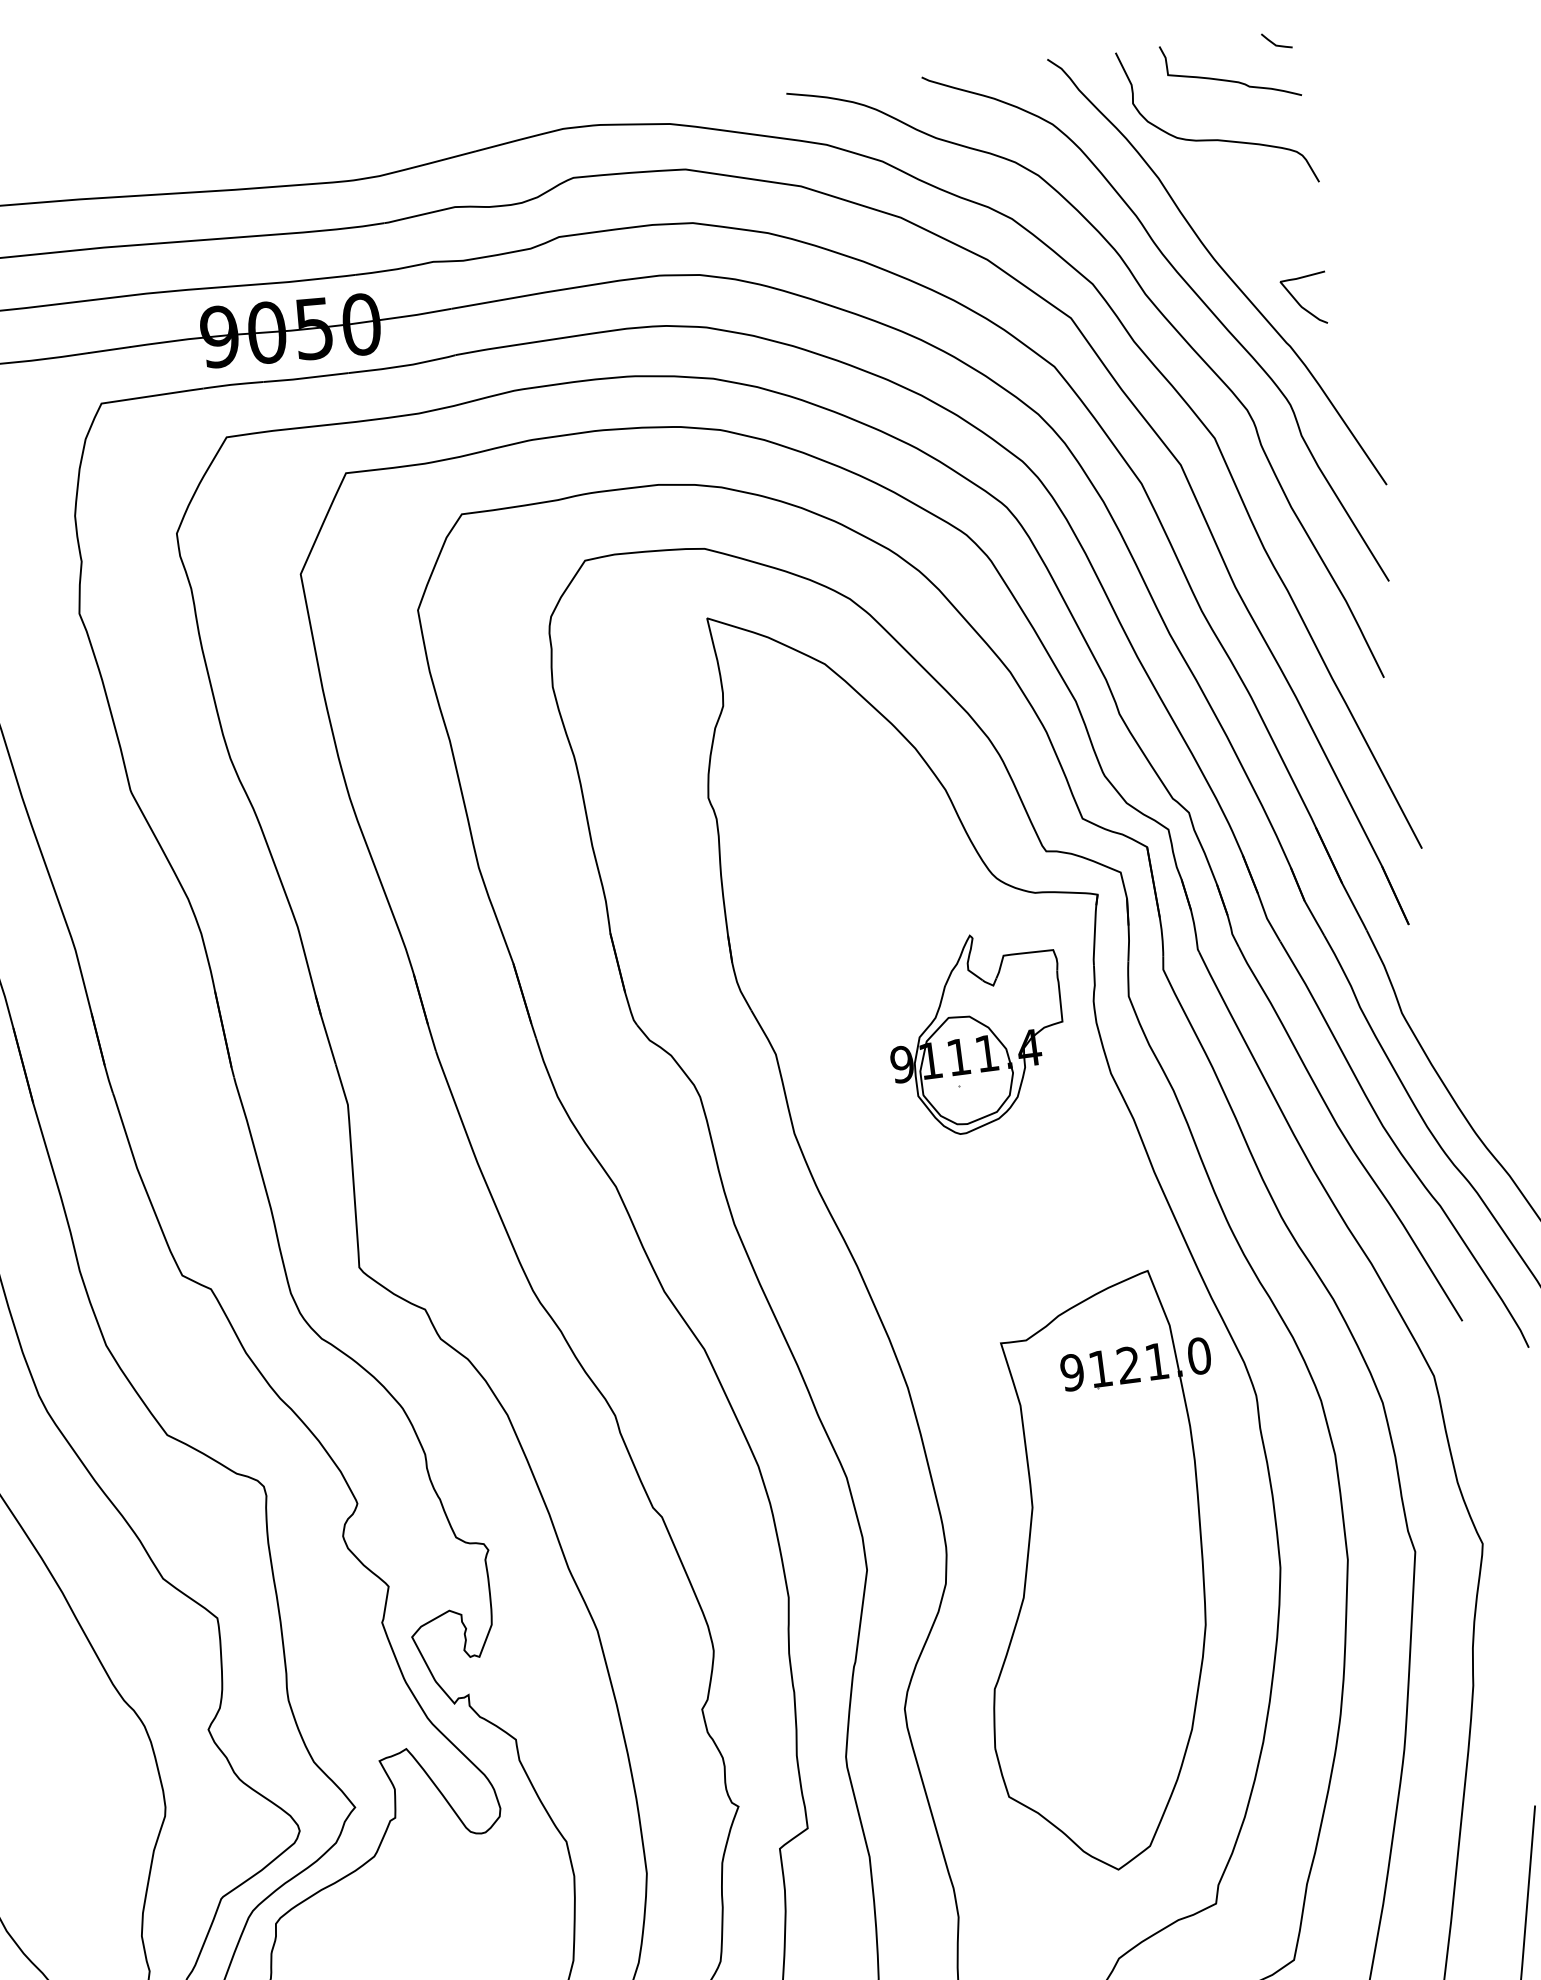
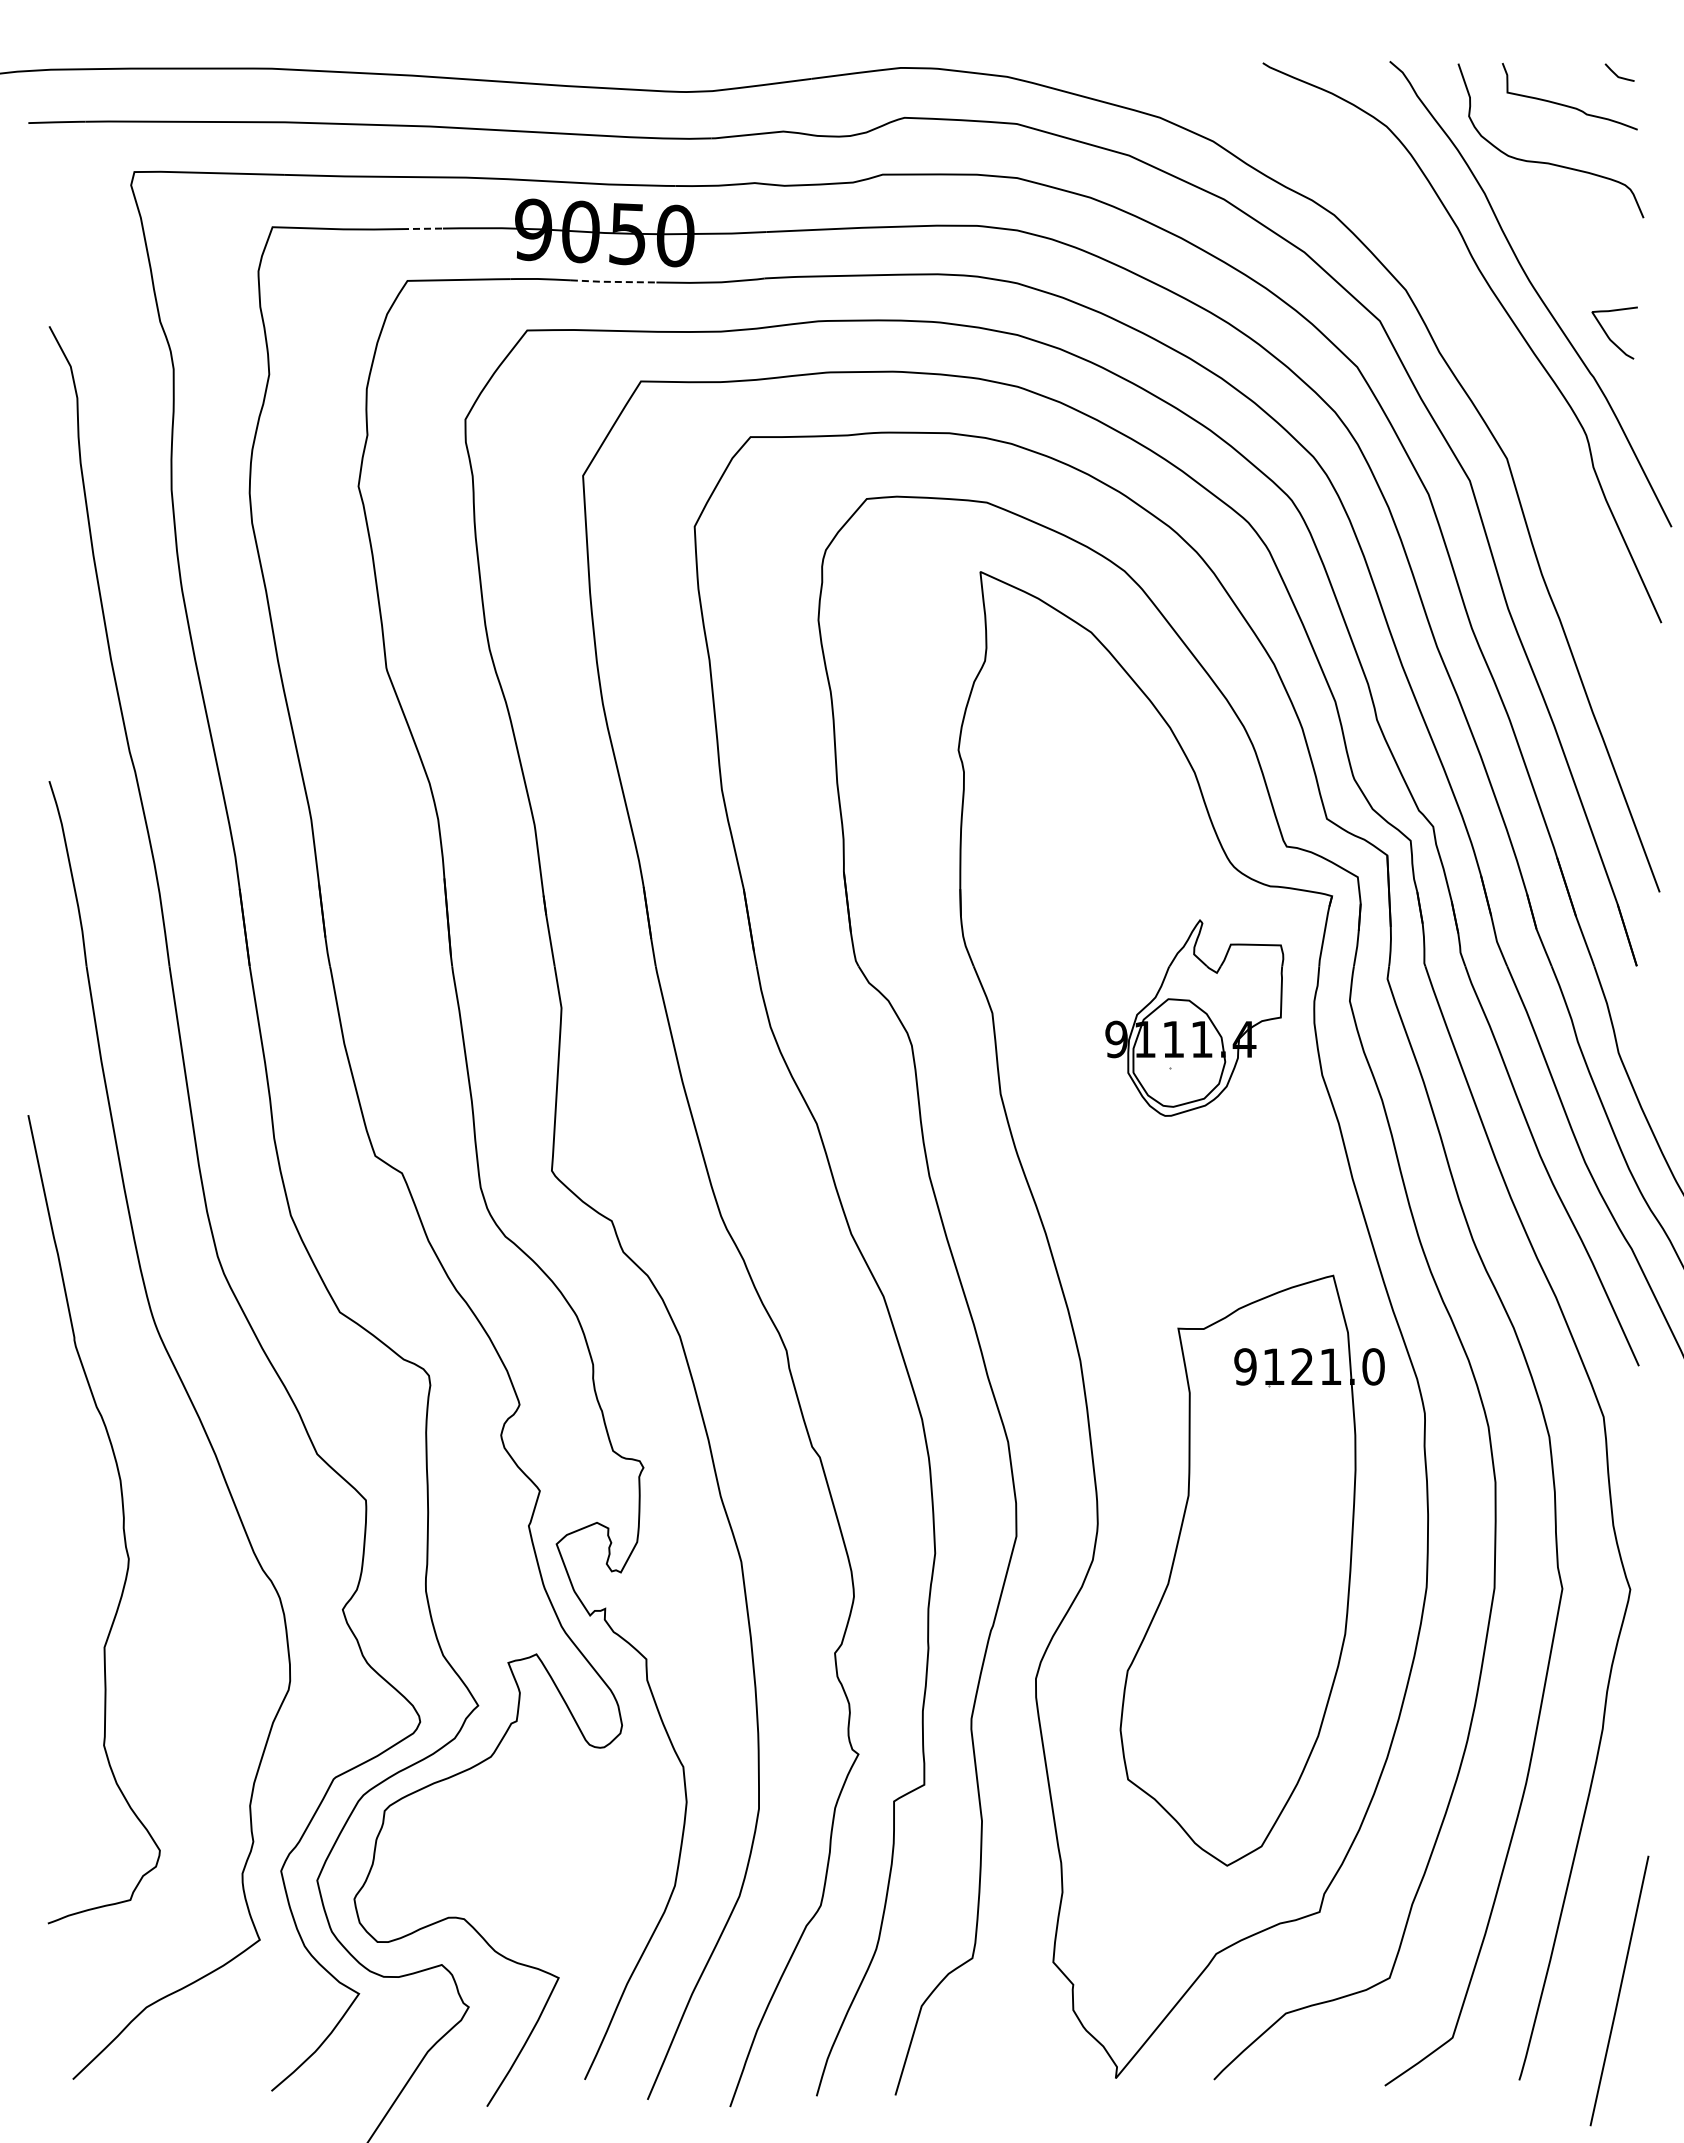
curve: (1164, 318) -> (1472, 333), removed
line: (109, 349) -> (422, 228), solid -> dashed
line: (305, 377) -> (613, 281), solid -> dashed

